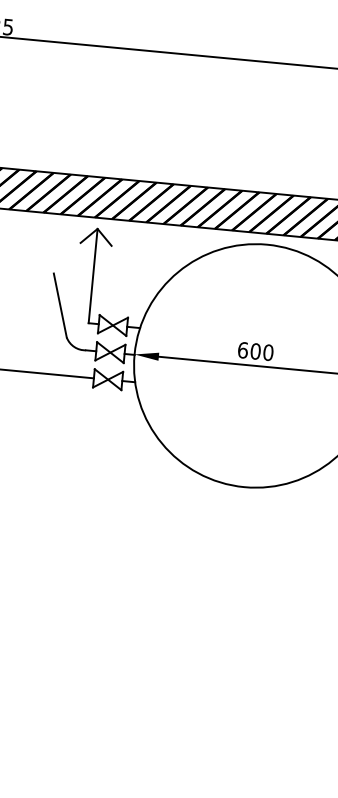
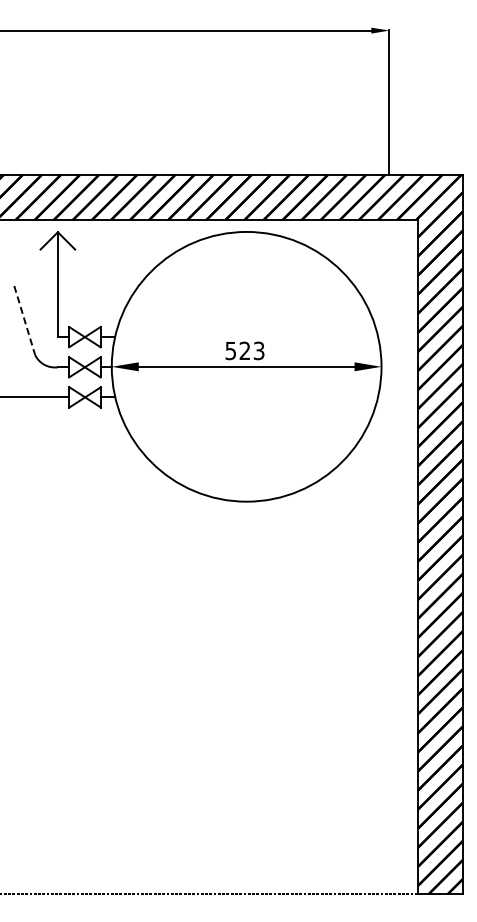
line: (60, 306) -> (24, 321), solid -> dashed
text: (255, 351) -> (244, 350), 600 -> 523

